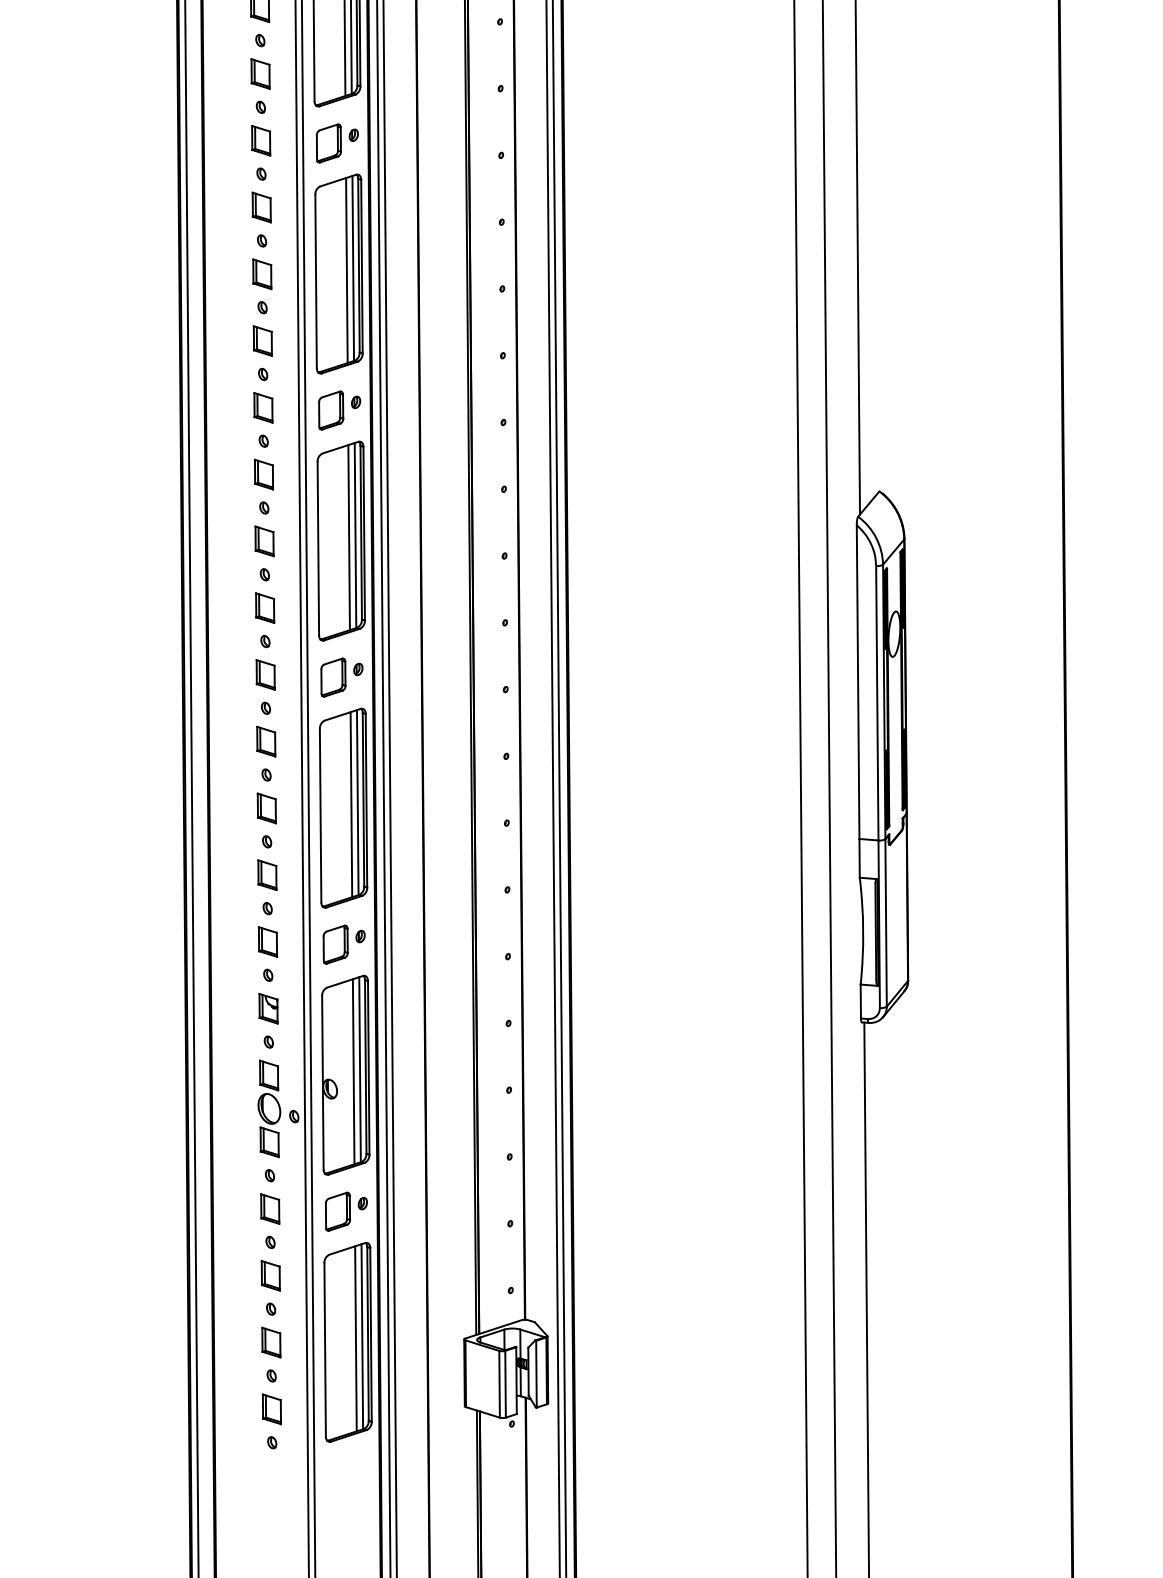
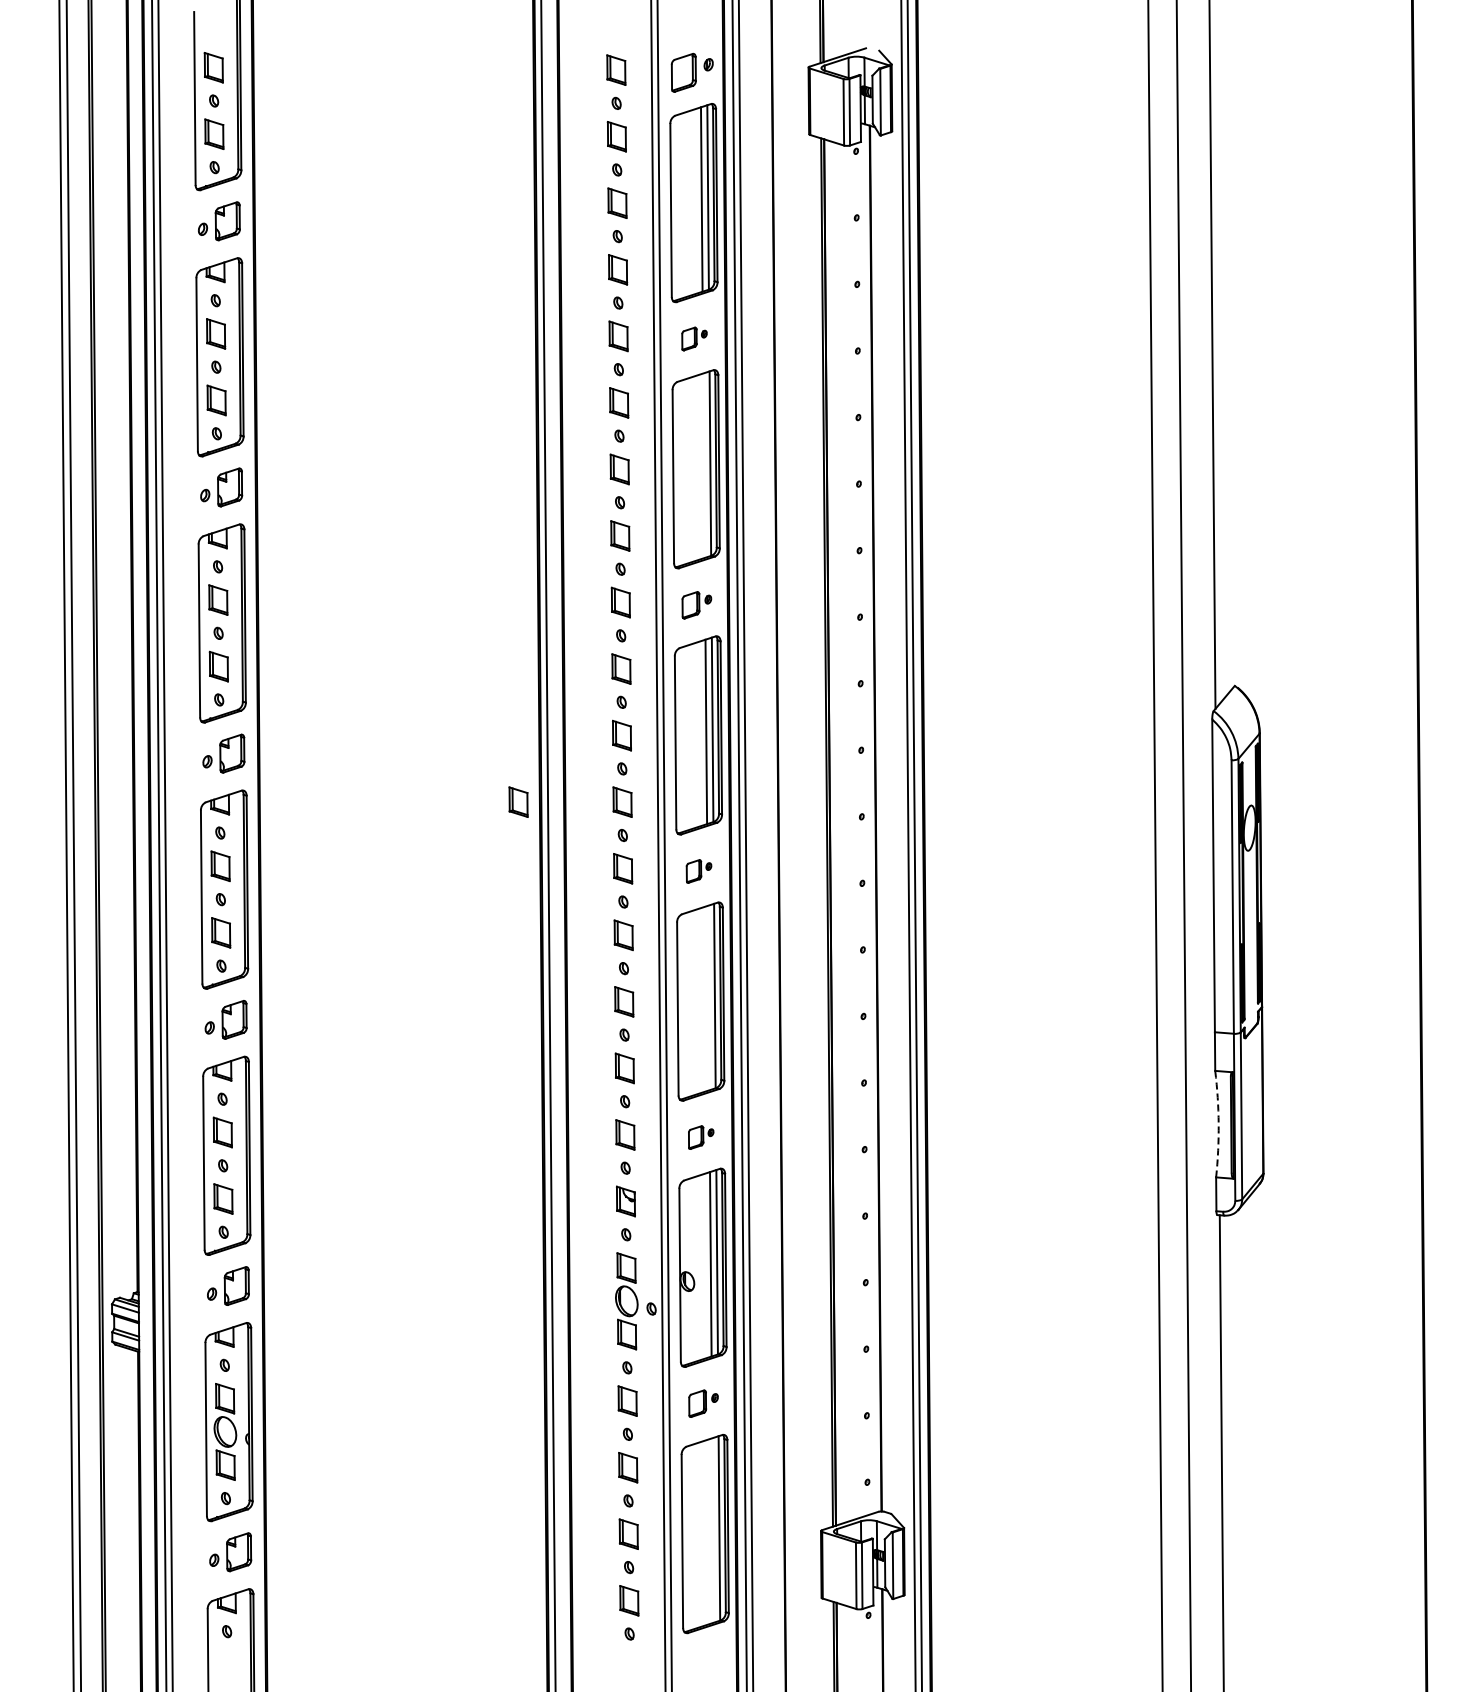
part: (337, 142) -> (694, 338), size x0.6
line: (346, 270) -> (703, 465), removed
part: (339, 410) -> (696, 605), size x0.7
part: (160, 607) -> (518, 801), added
part: (341, 677) -> (698, 871), size x0.6
line: (351, 804) -> (708, 997), removed
arc: (863, 931) -> (1218, 1124), solid -> dashed
part: (343, 944) -> (700, 1137), size x0.6
part: (346, 1211) -> (703, 1403), size x0.7
line: (355, 1338) -> (712, 1530), removed

